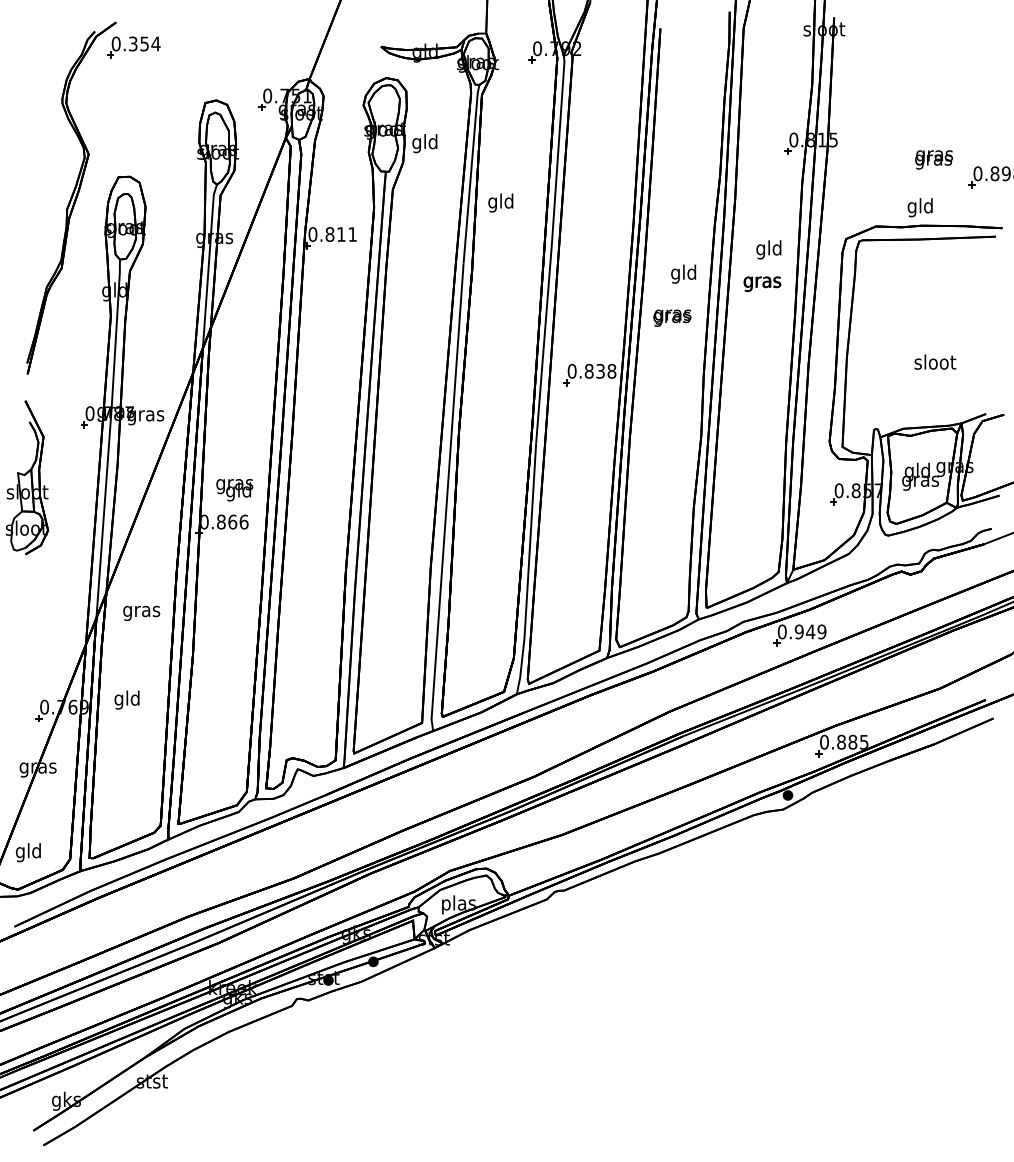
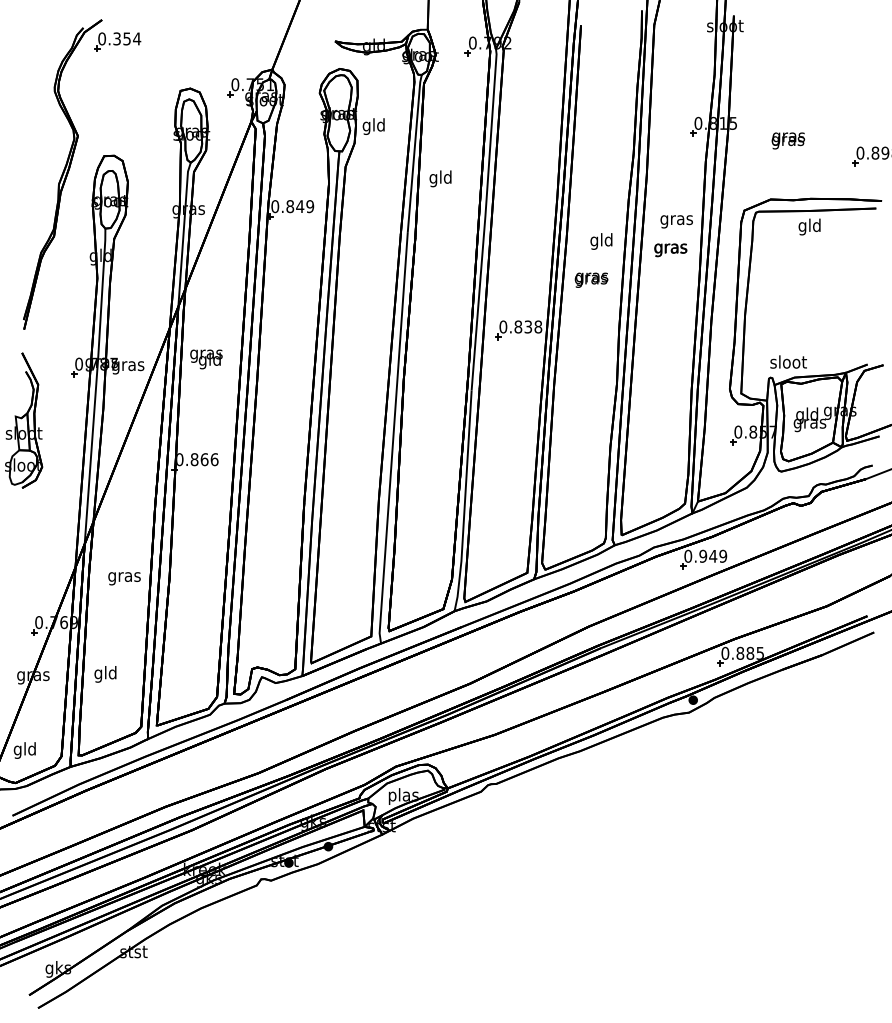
text: (934, 159) -> (788, 140), moved
text: (919, 207) -> (809, 226), moved
text: (346, 234) -> (304, 206), 0.811 -> 0.849
text: (768, 249) -> (676, 219), gld -> gras
text: (935, 361) -> (788, 361), moved
text: (234, 490) -> (206, 359), moved
text: (141, 612) -> (124, 577), moved
text: (126, 699) -> (104, 673), moved

